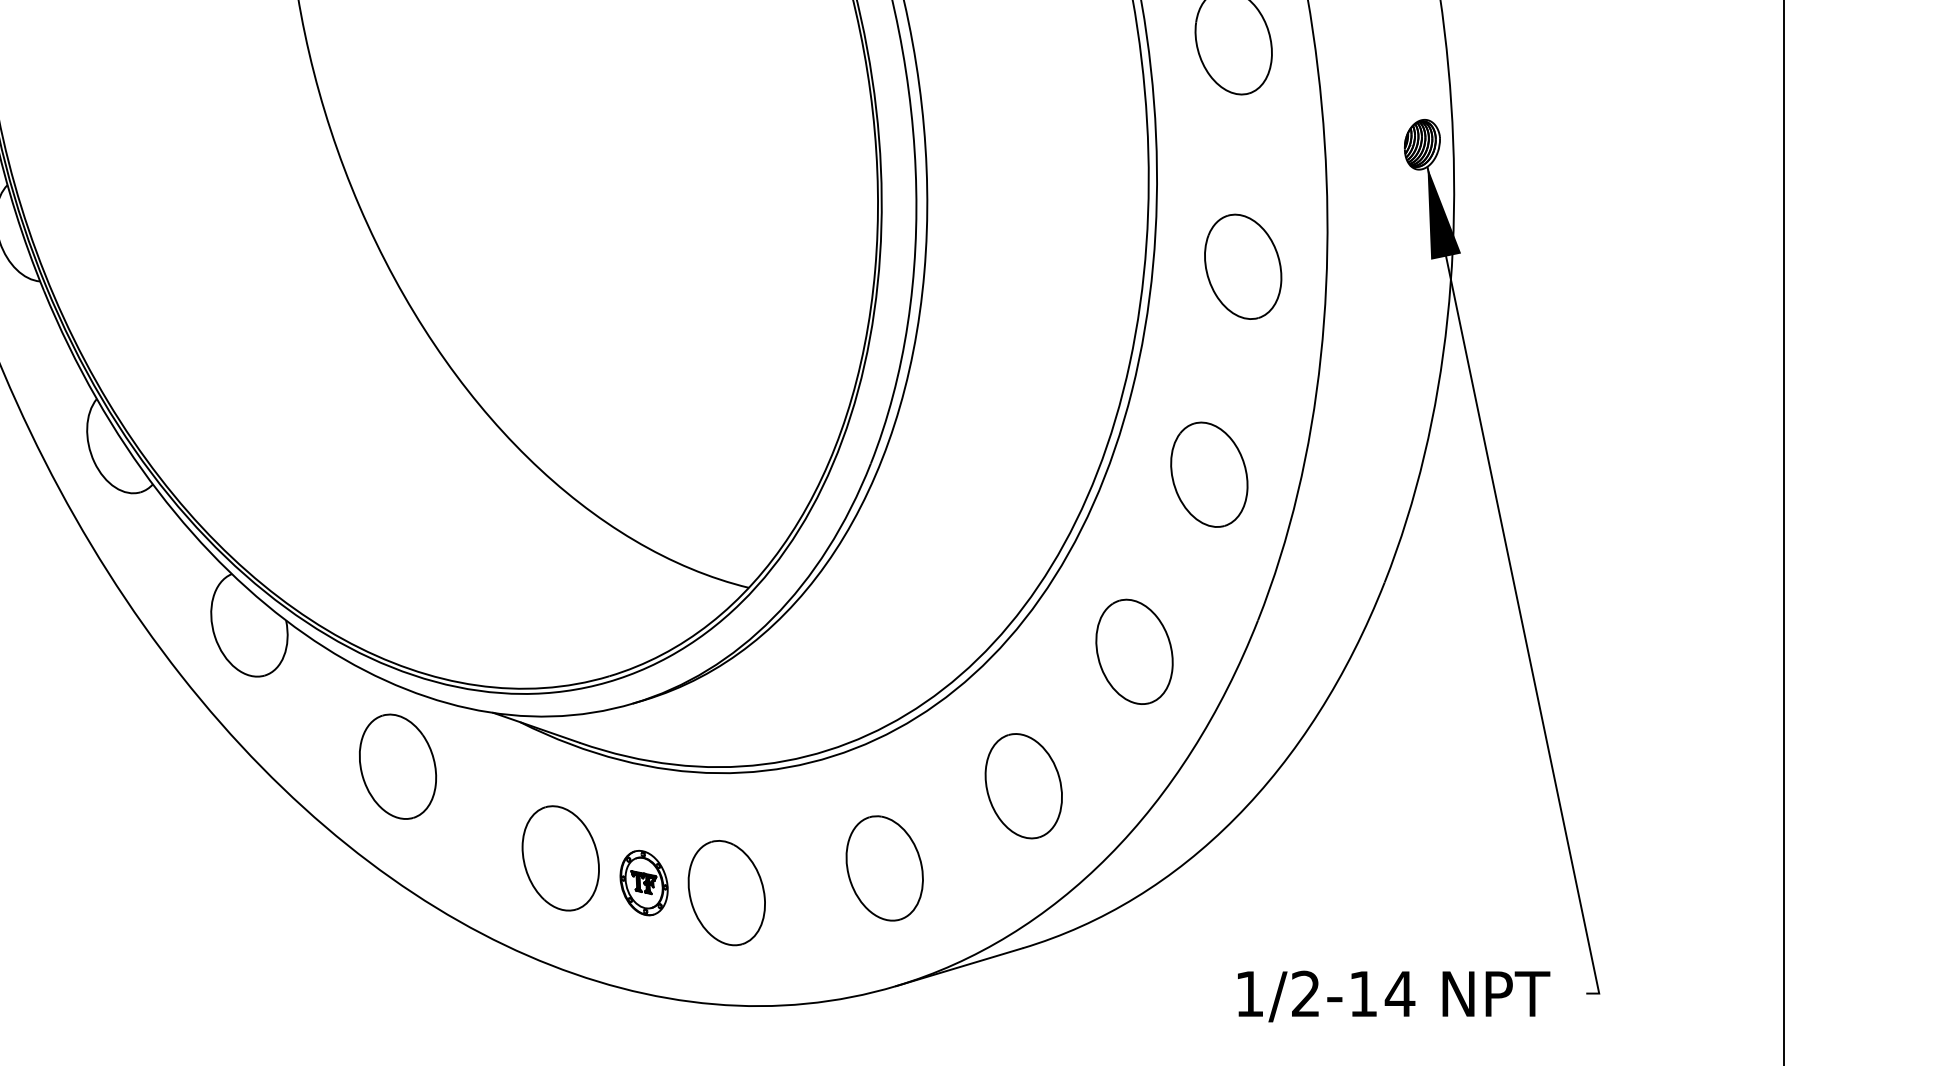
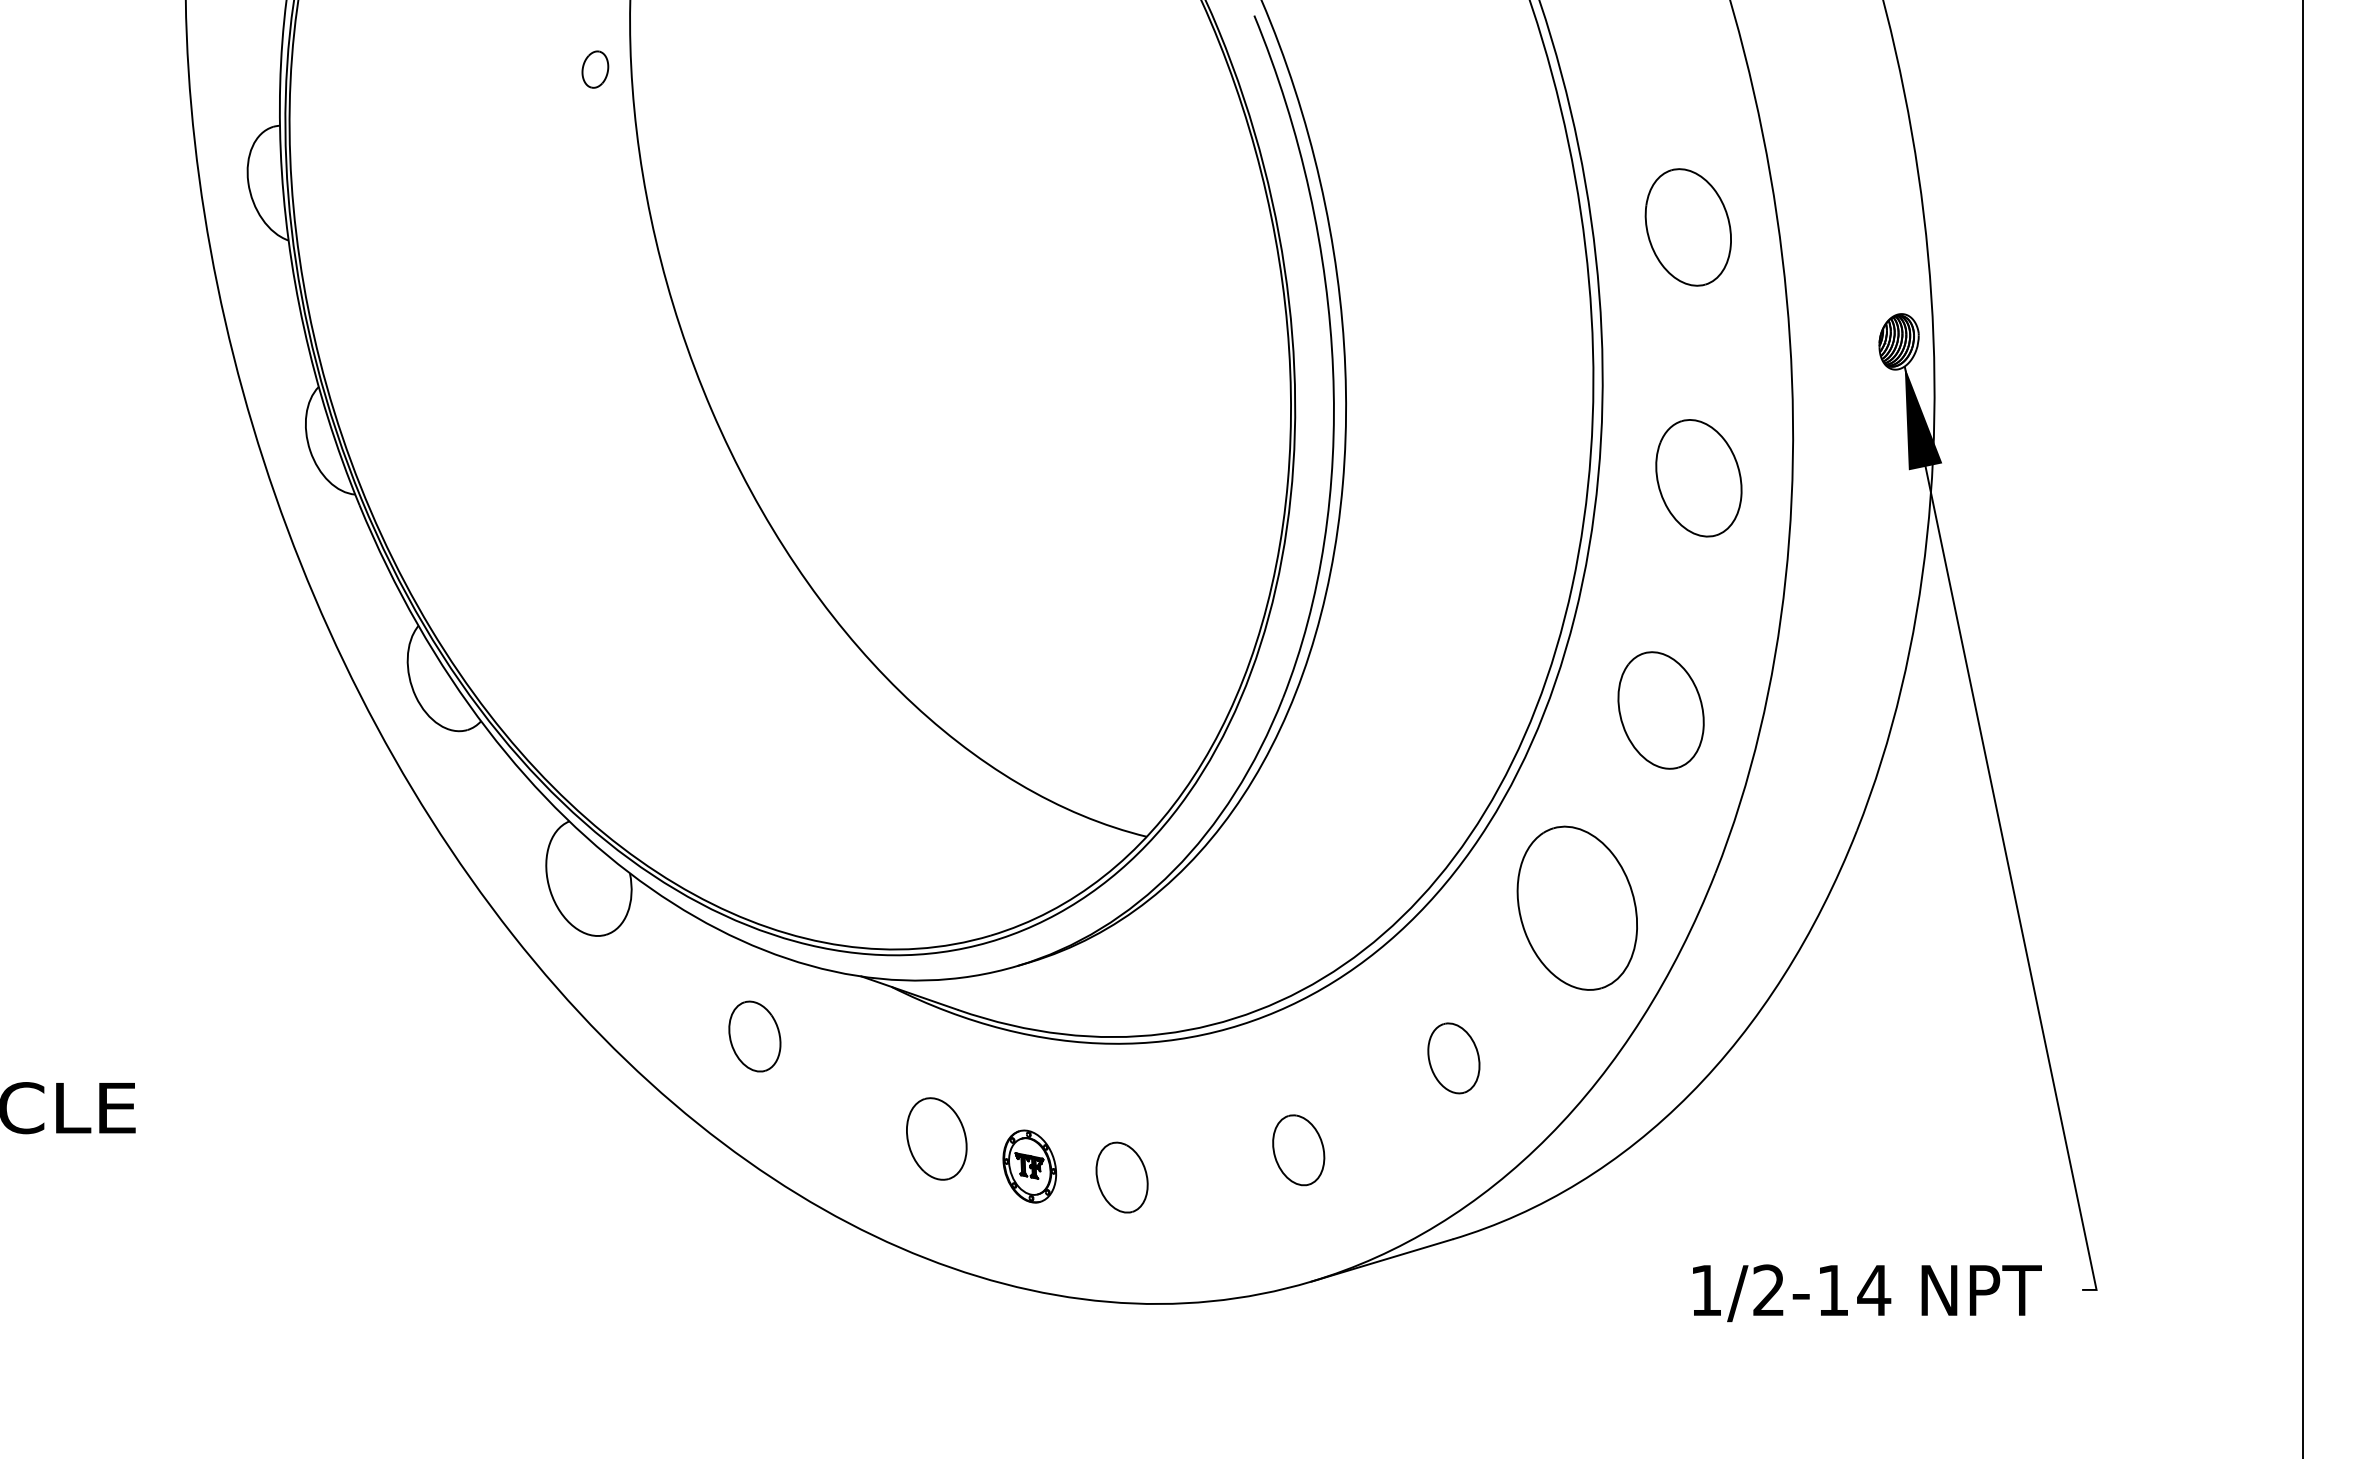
part: (1134, 652) -> (1577, 908), size x1.4
part: (397, 766) -> (754, 1036), size x0.6
part: (1023, 786) -> (1453, 1058), size x0.6
part: (560, 857) -> (936, 1138), size x0.7
part: (884, 868) -> (1298, 1150), size x0.6
part: (726, 892) -> (1121, 1177), size x0.6

